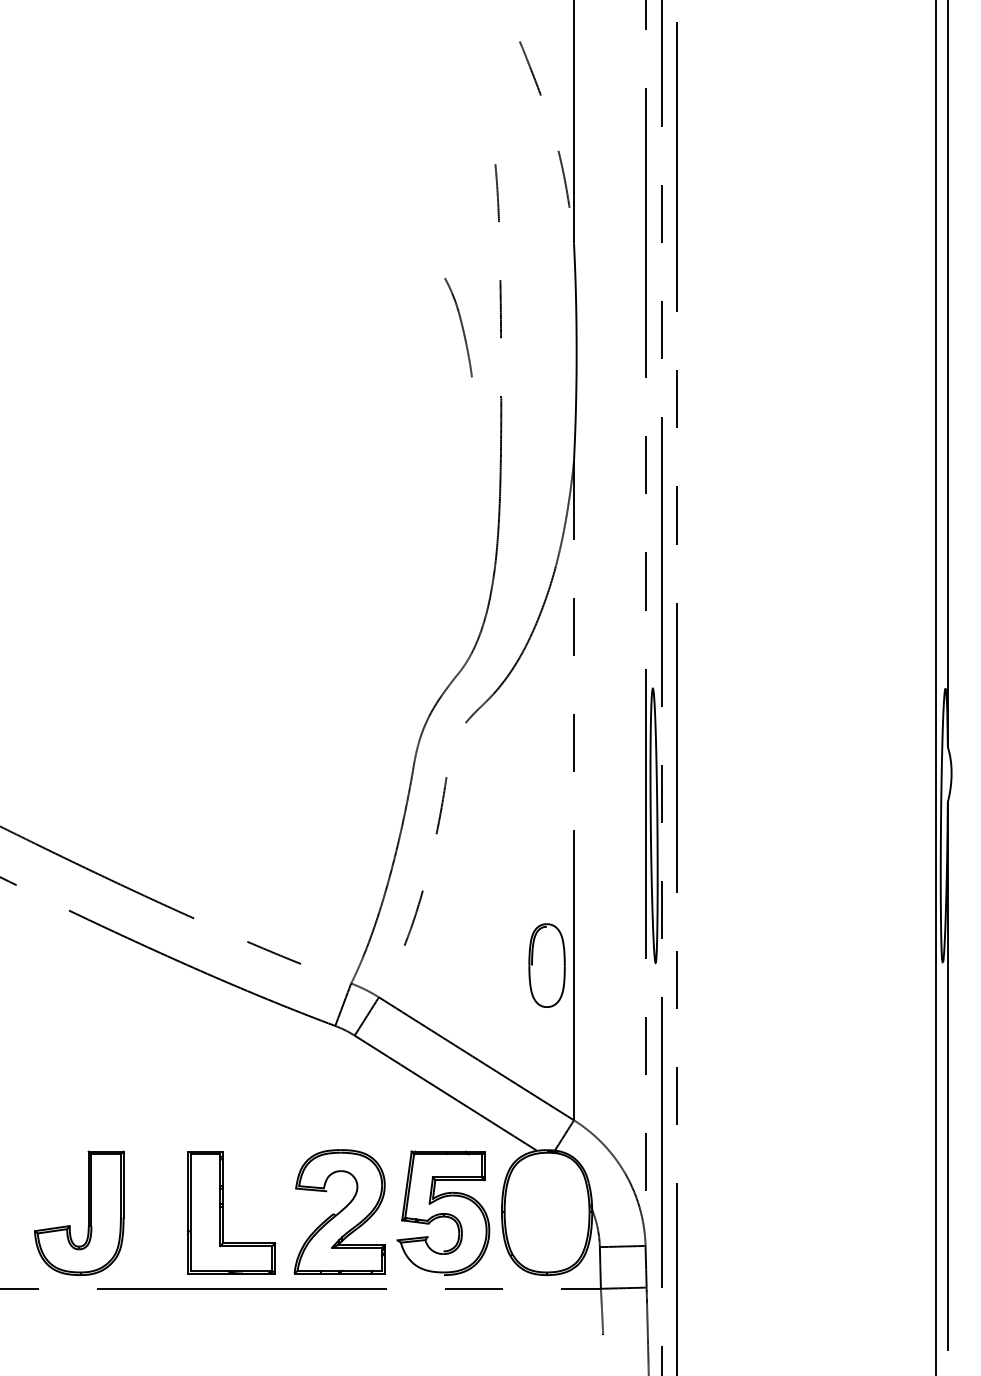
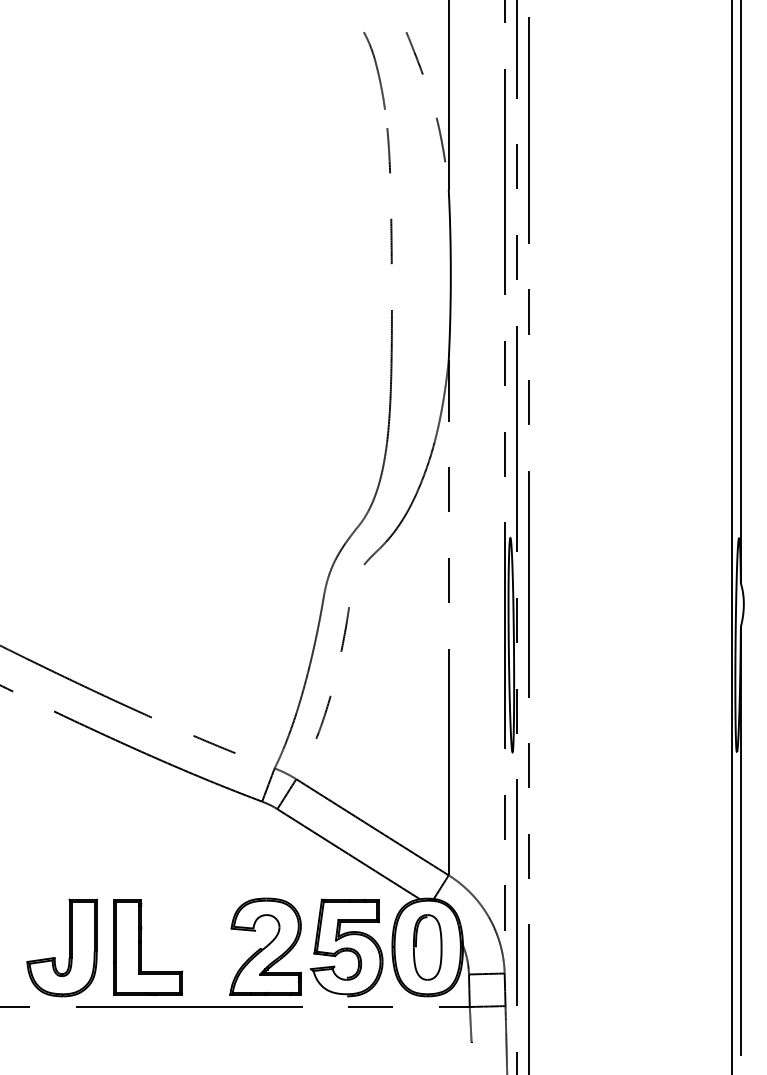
part: (458, 327) -> (374, 70), moved
part: (546, 965) -> (427, 947), moved
part: (223, 1212) -> (141, 947), moved

